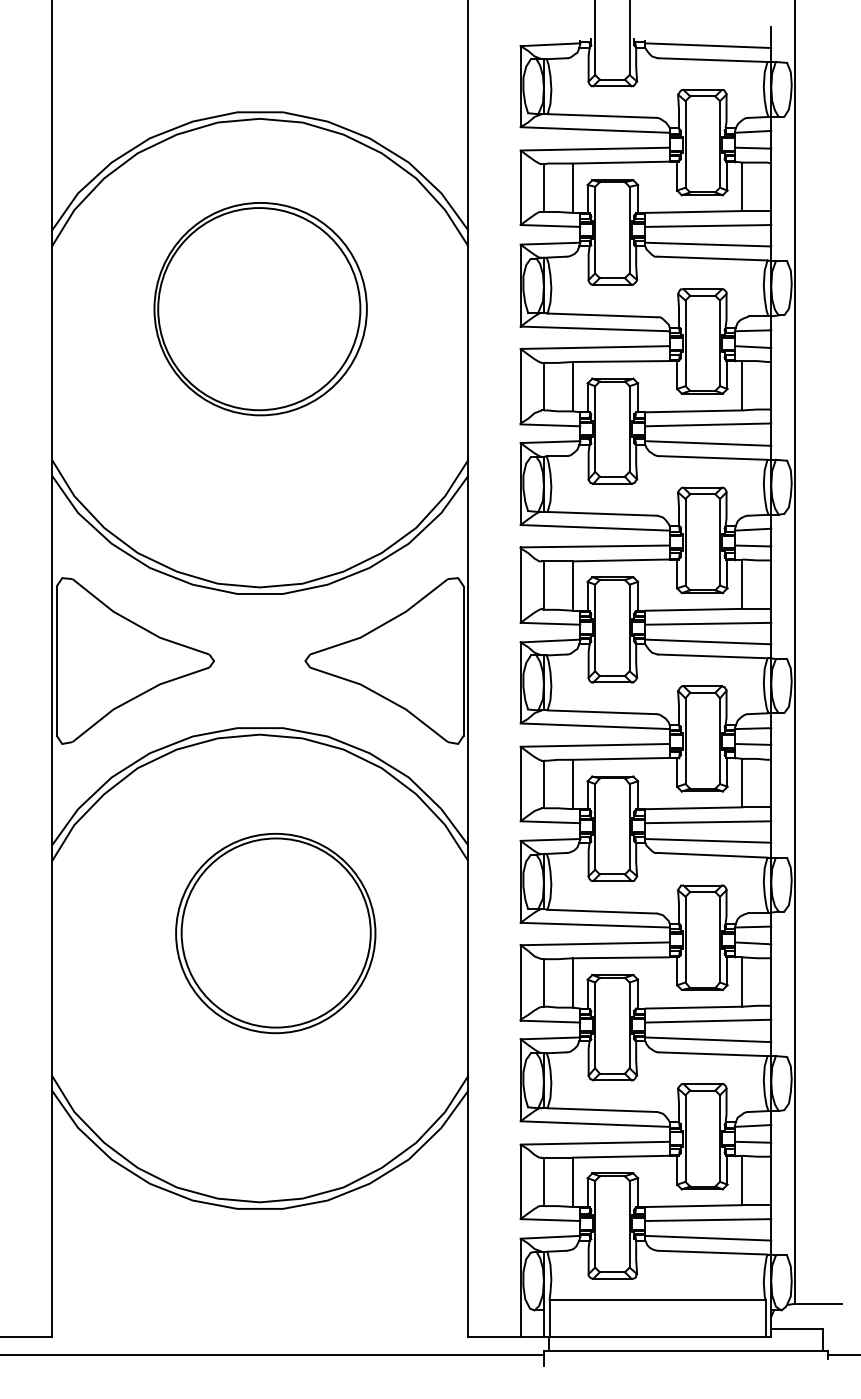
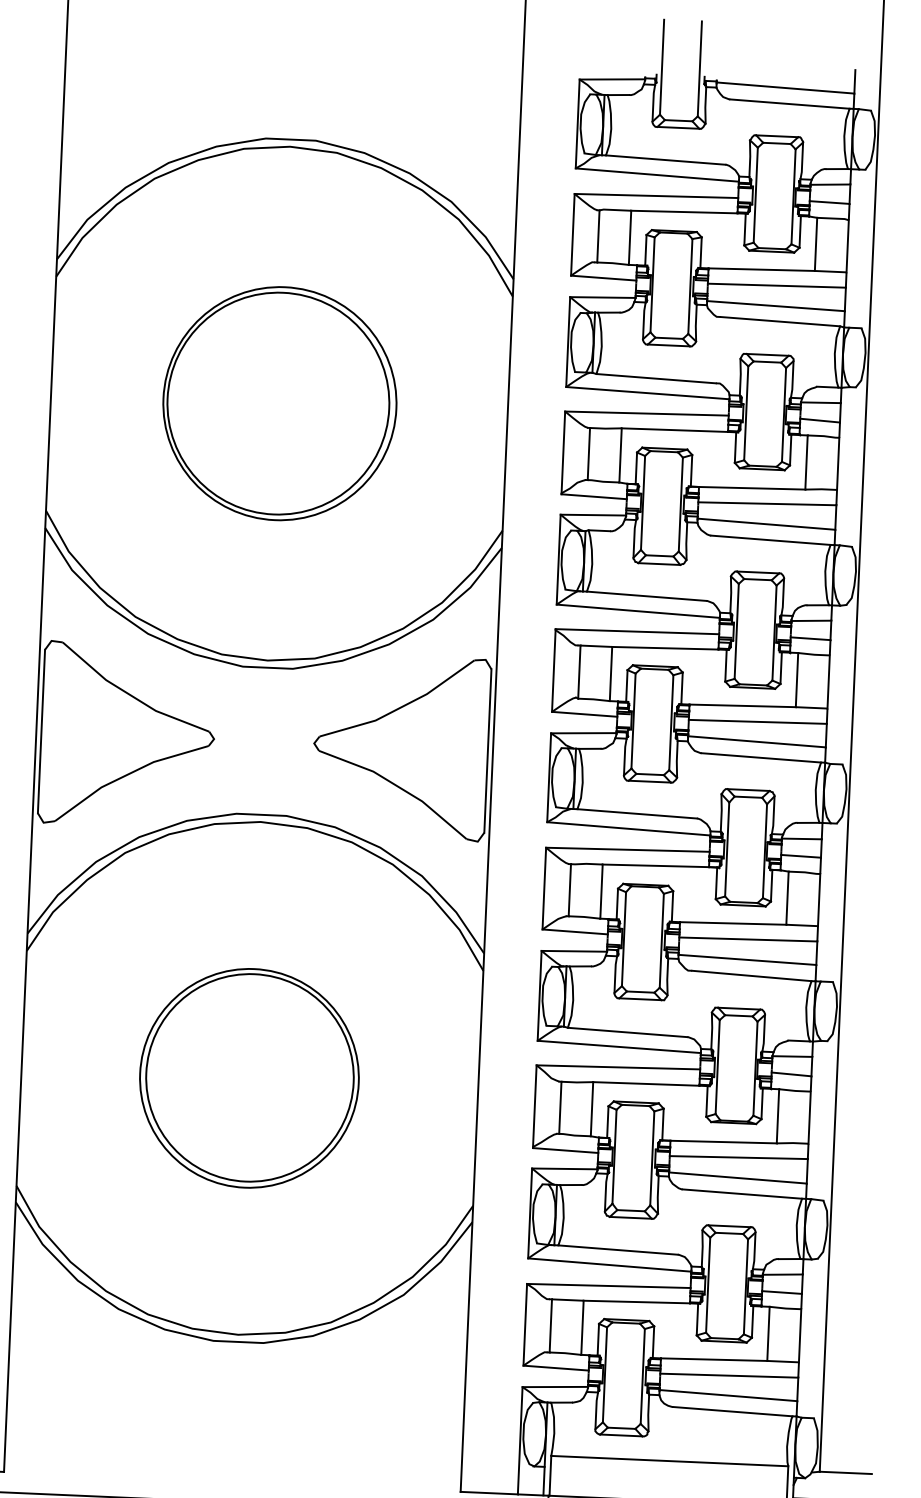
part: (260, 309) -> (279, 404), moved
part: (275, 933) -> (249, 1078), moved

